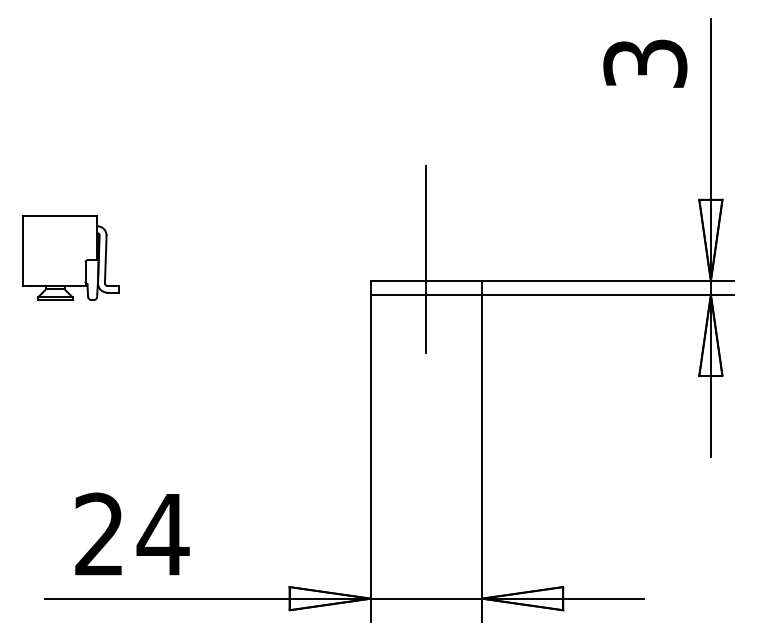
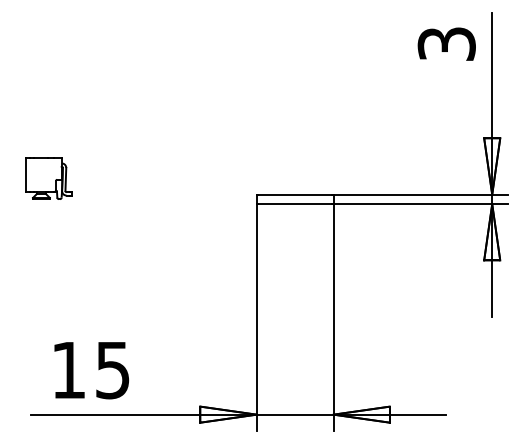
part: (70, 257) -> (48, 178), size x0.7
line: (426, 259) -> (295, 179), removed
text: (132, 534) -> (91, 370), 24 -> 15

